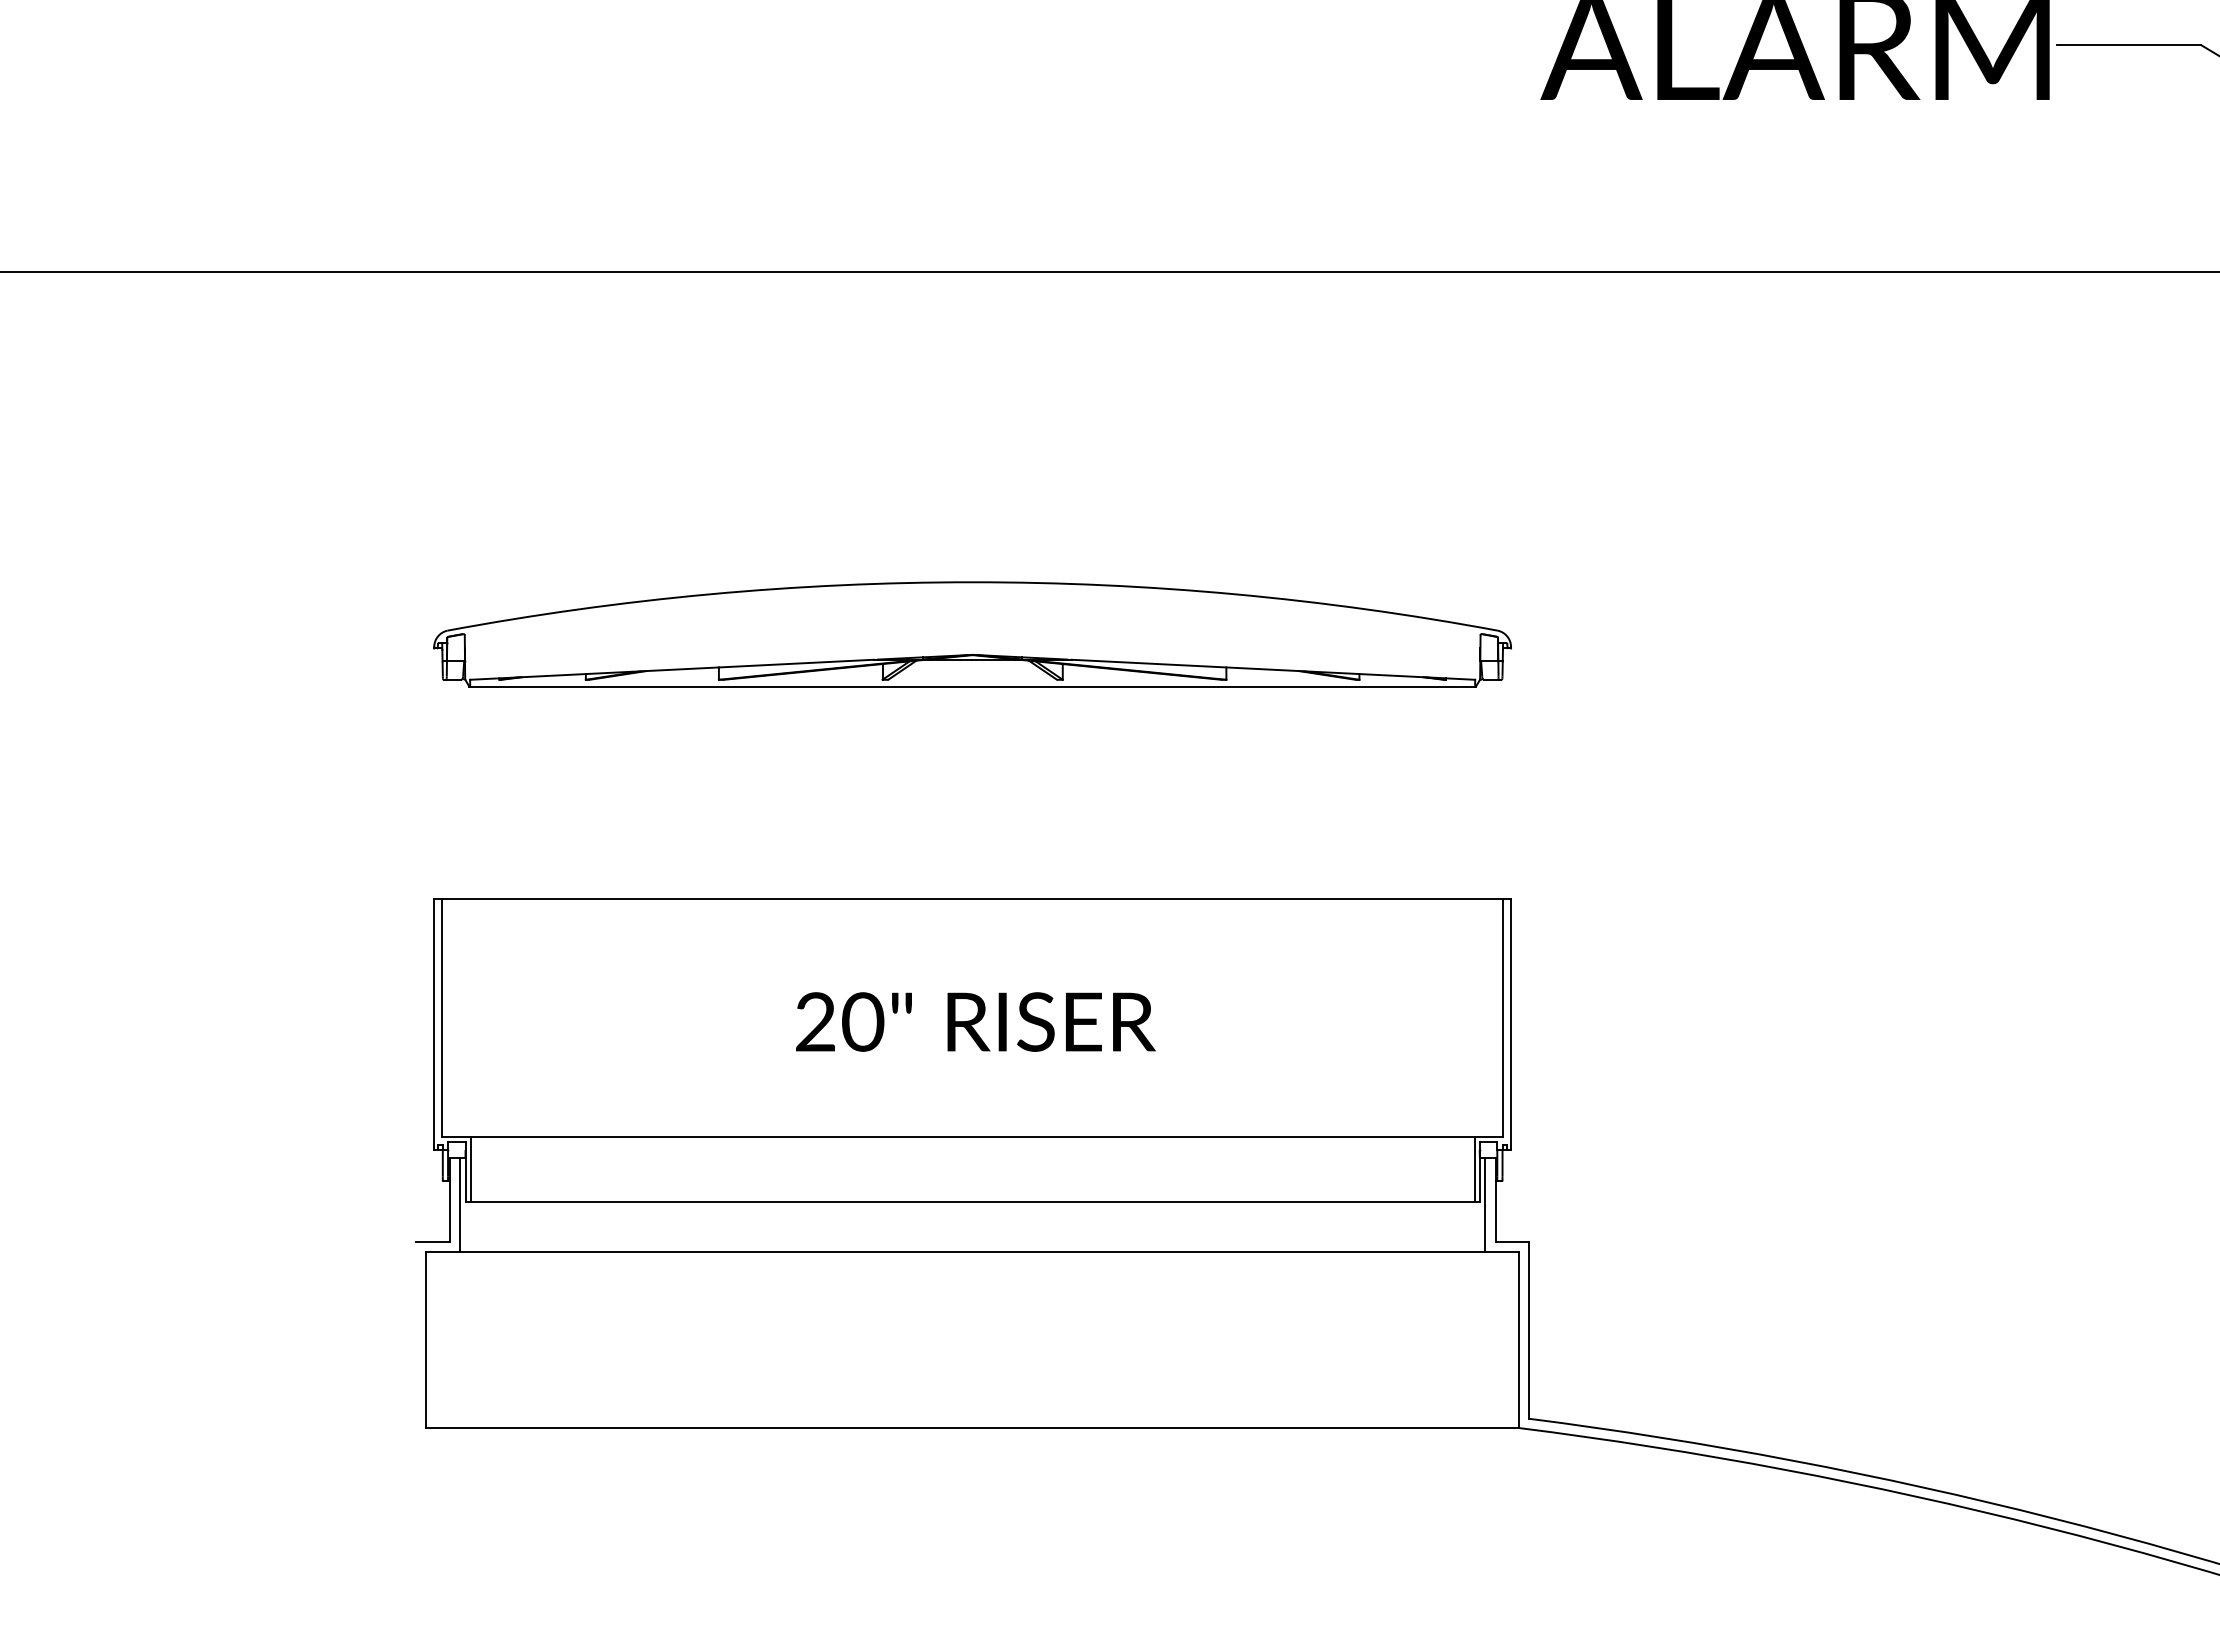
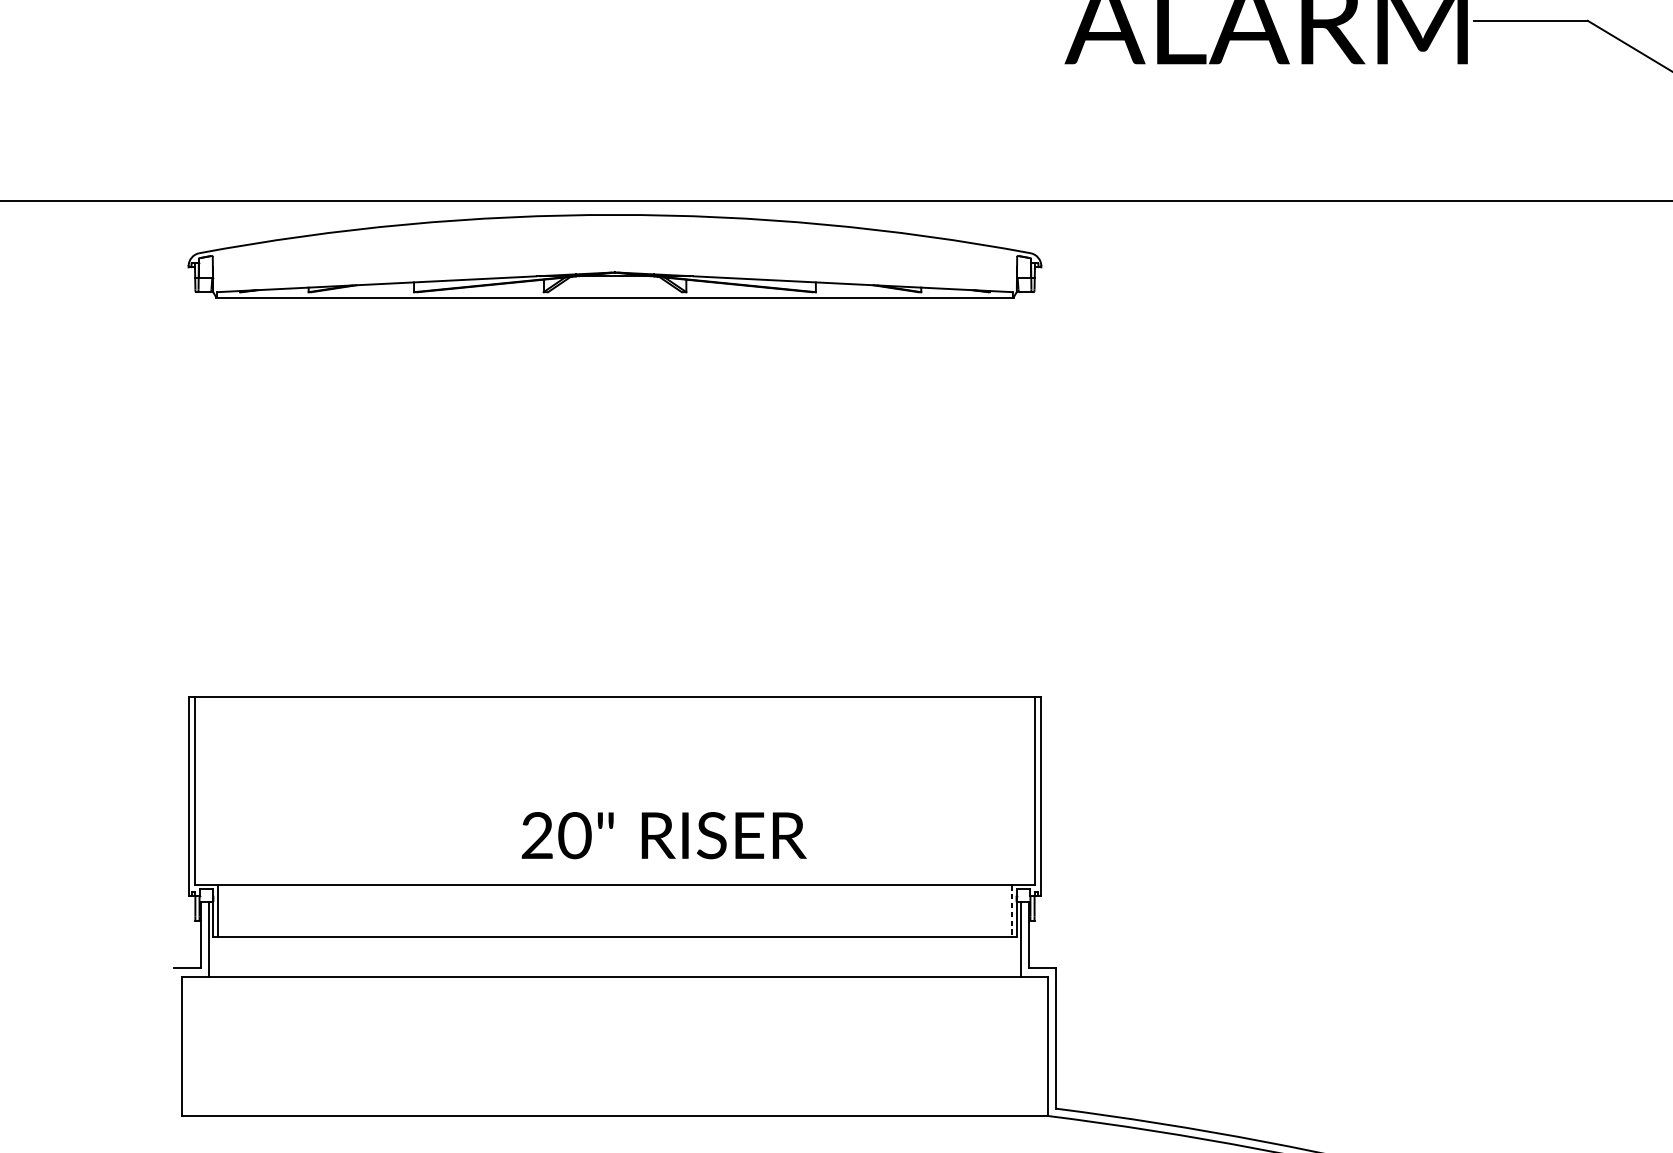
part: (972, 634) -> (614, 256), moved
text: (975, 1021) -> (663, 835), moved
line: (1474, 1169) -> (1012, 911), solid -> dashed

